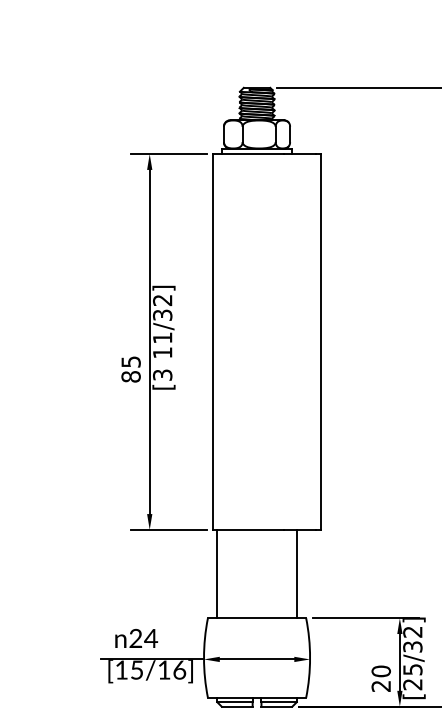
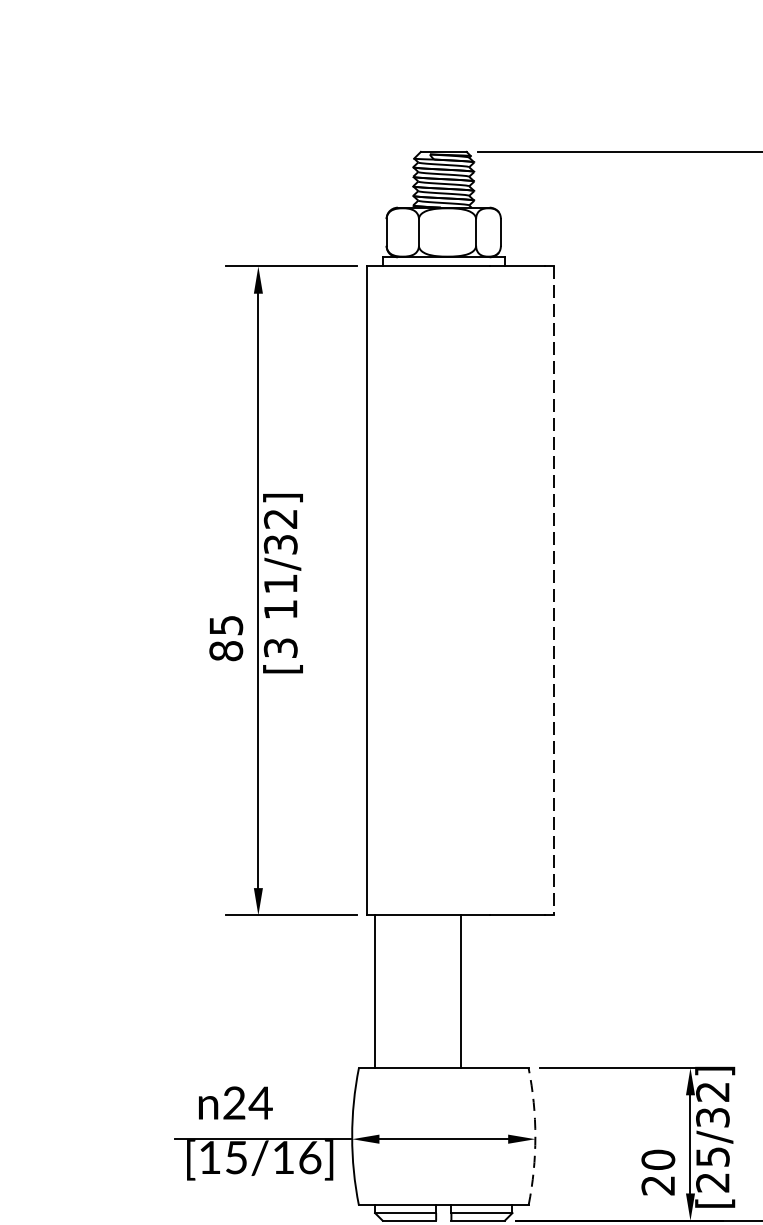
line: (321, 342) -> (555, 591), solid -> dashed
line: (296, 573) -> (460, 990), moved
arc: (310, 658) -> (536, 1137), solid -> dashed

